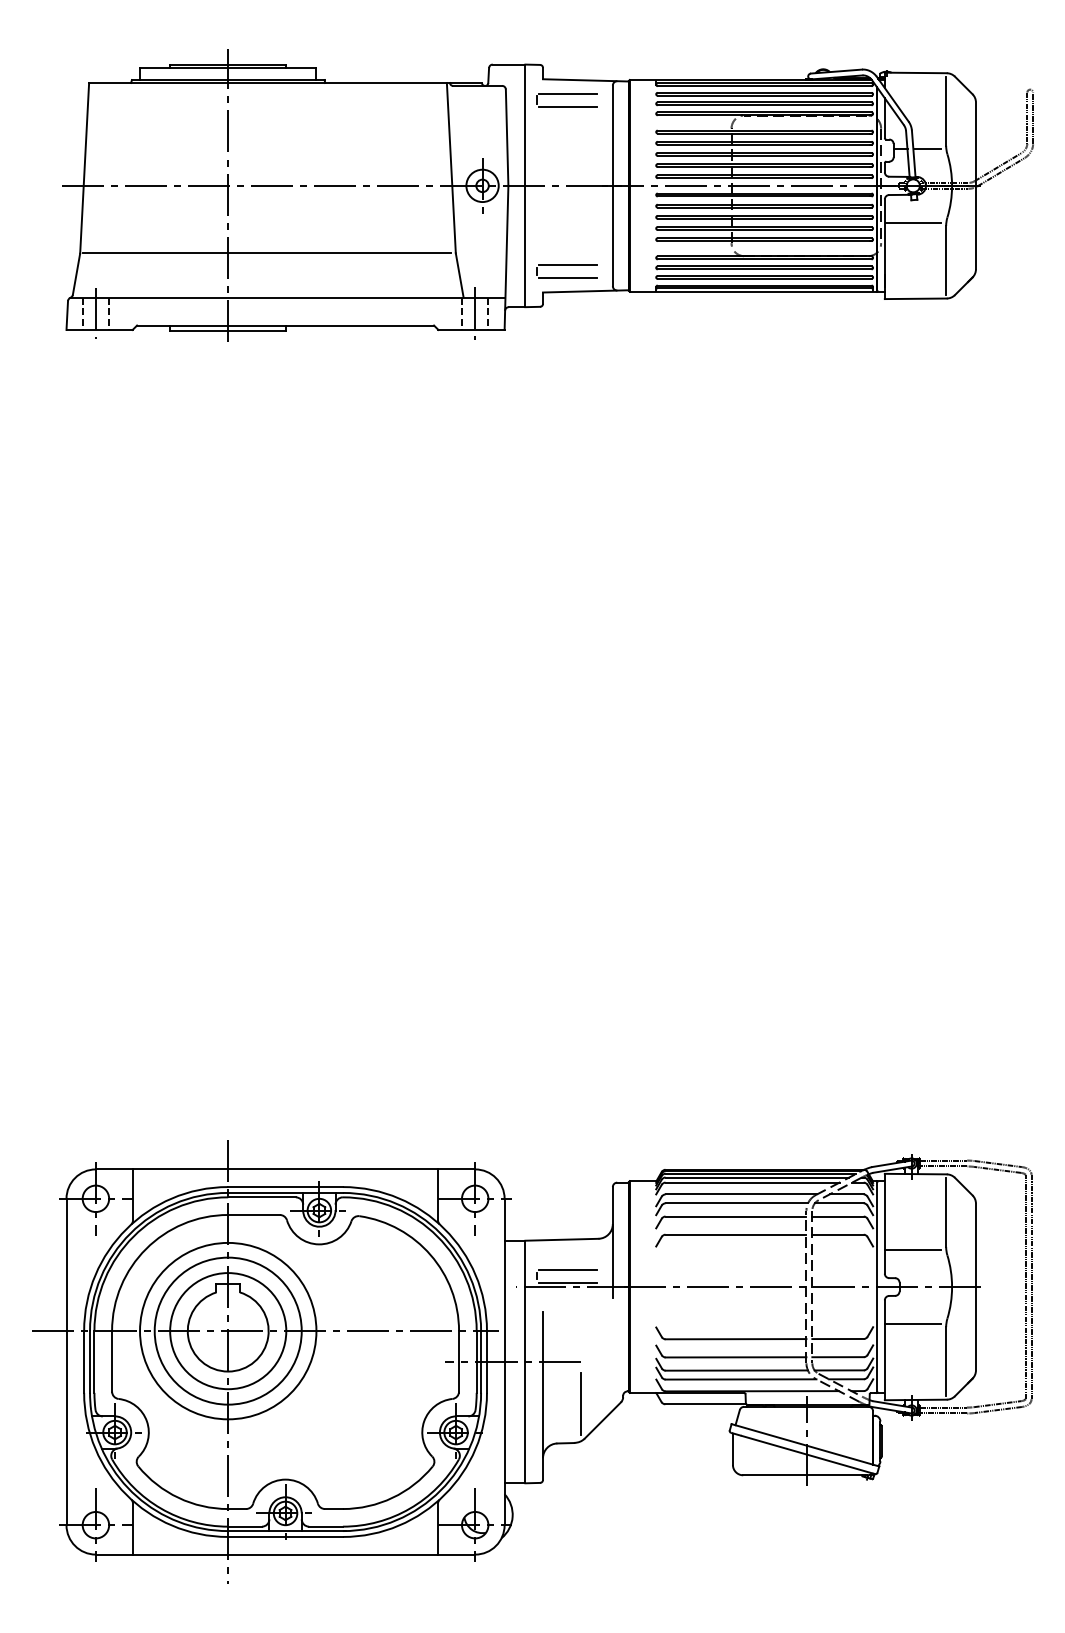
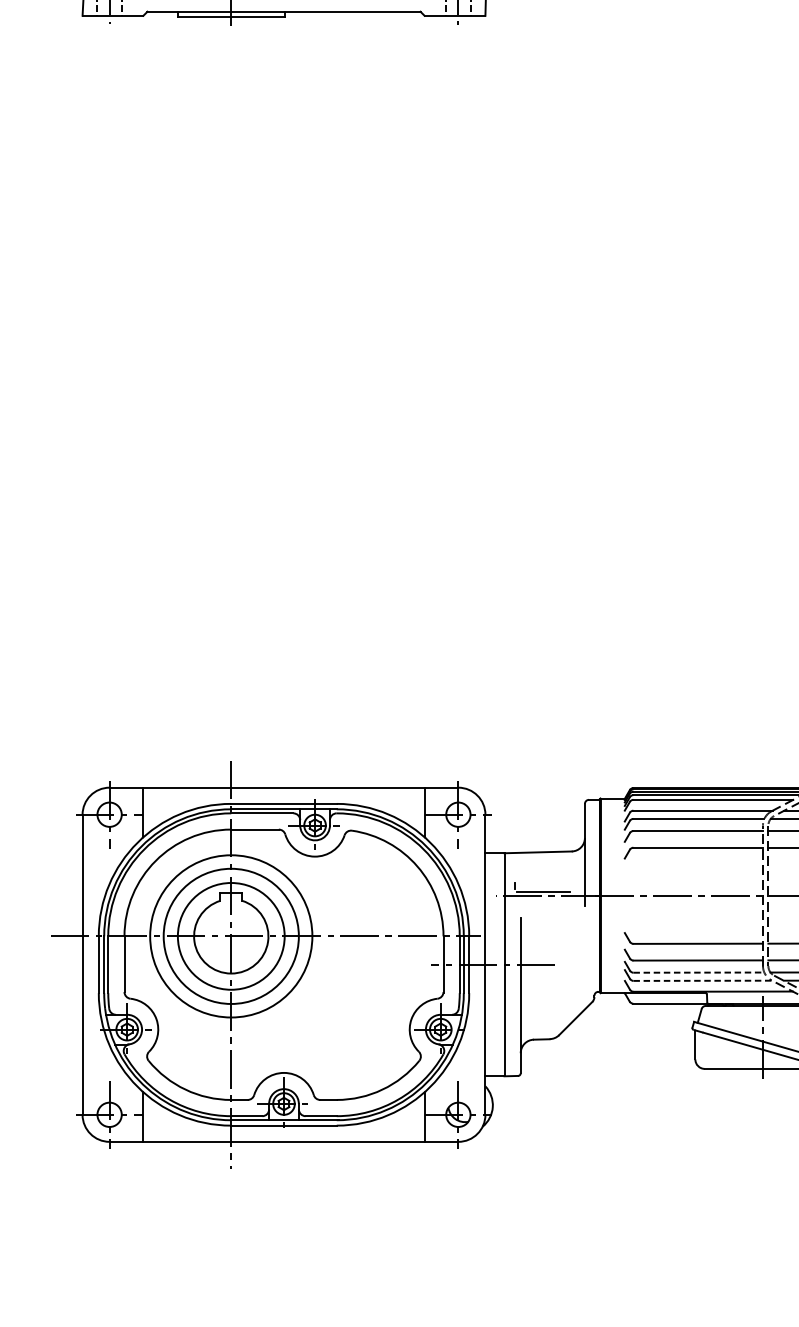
line: (567, 1270) -> (543, 880), removed
line: (737, 1370) -> (699, 972), solid -> dashed
line: (741, 1379) -> (703, 980), solid -> dashed
line: (580, 1403) -> (555, 1002), removed

